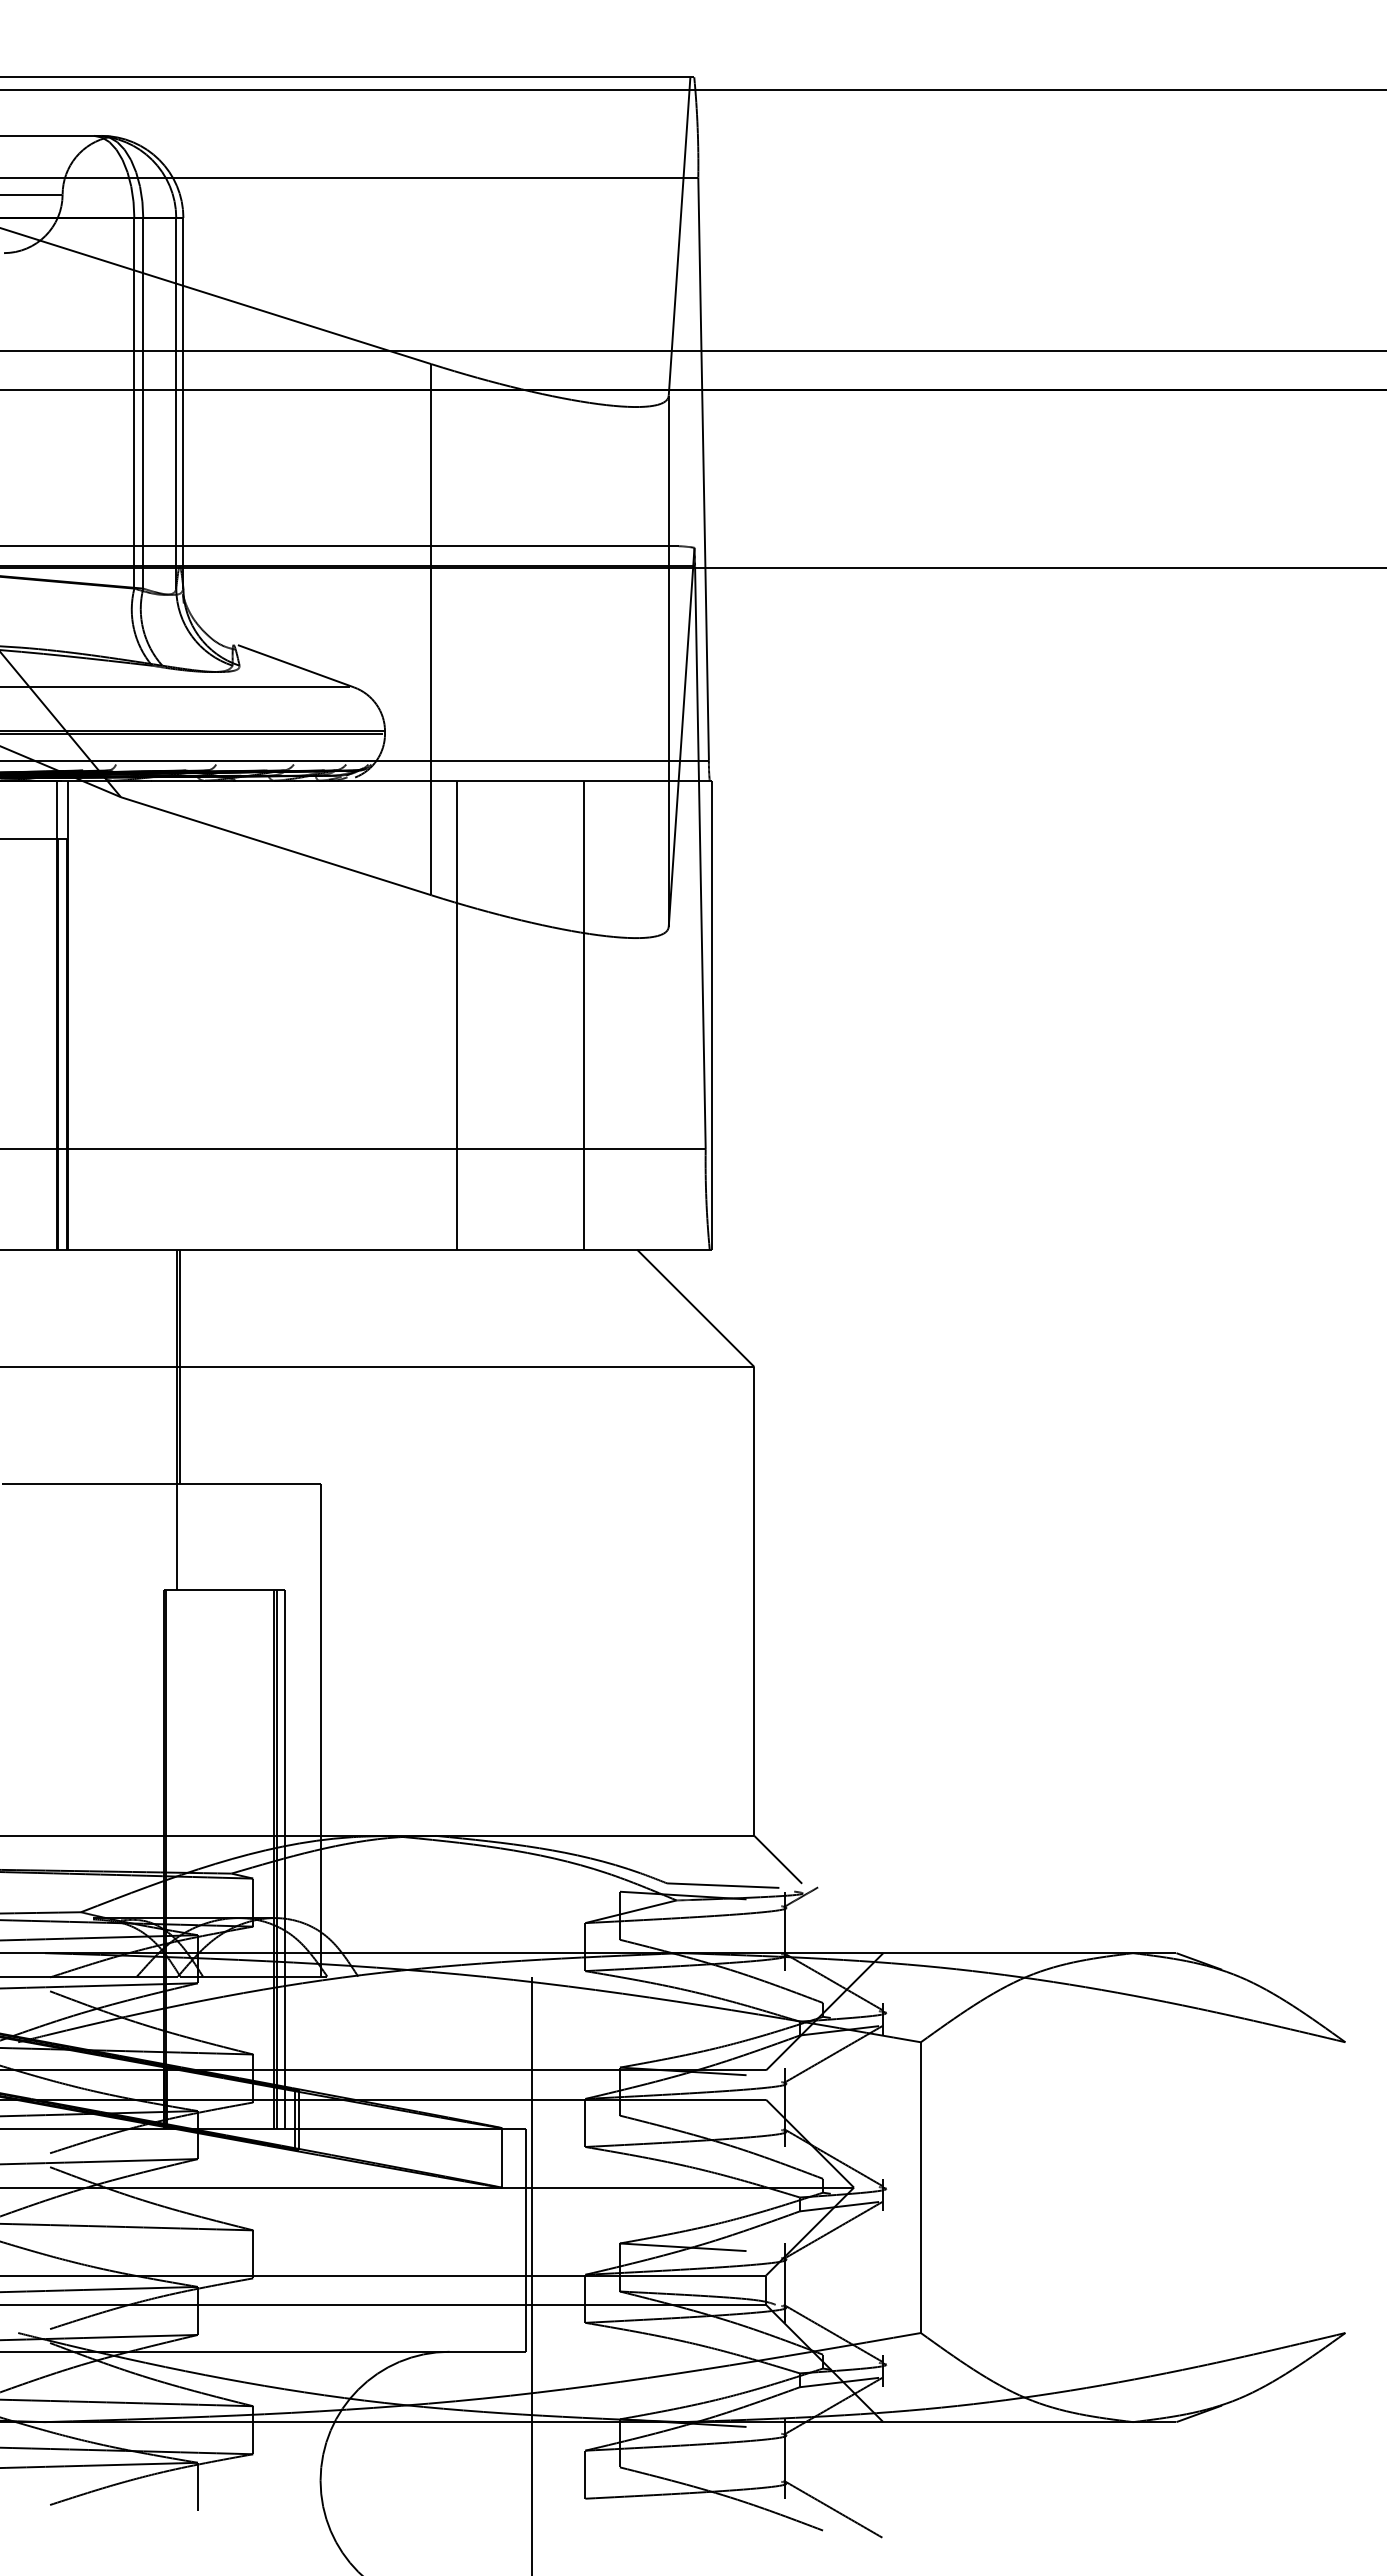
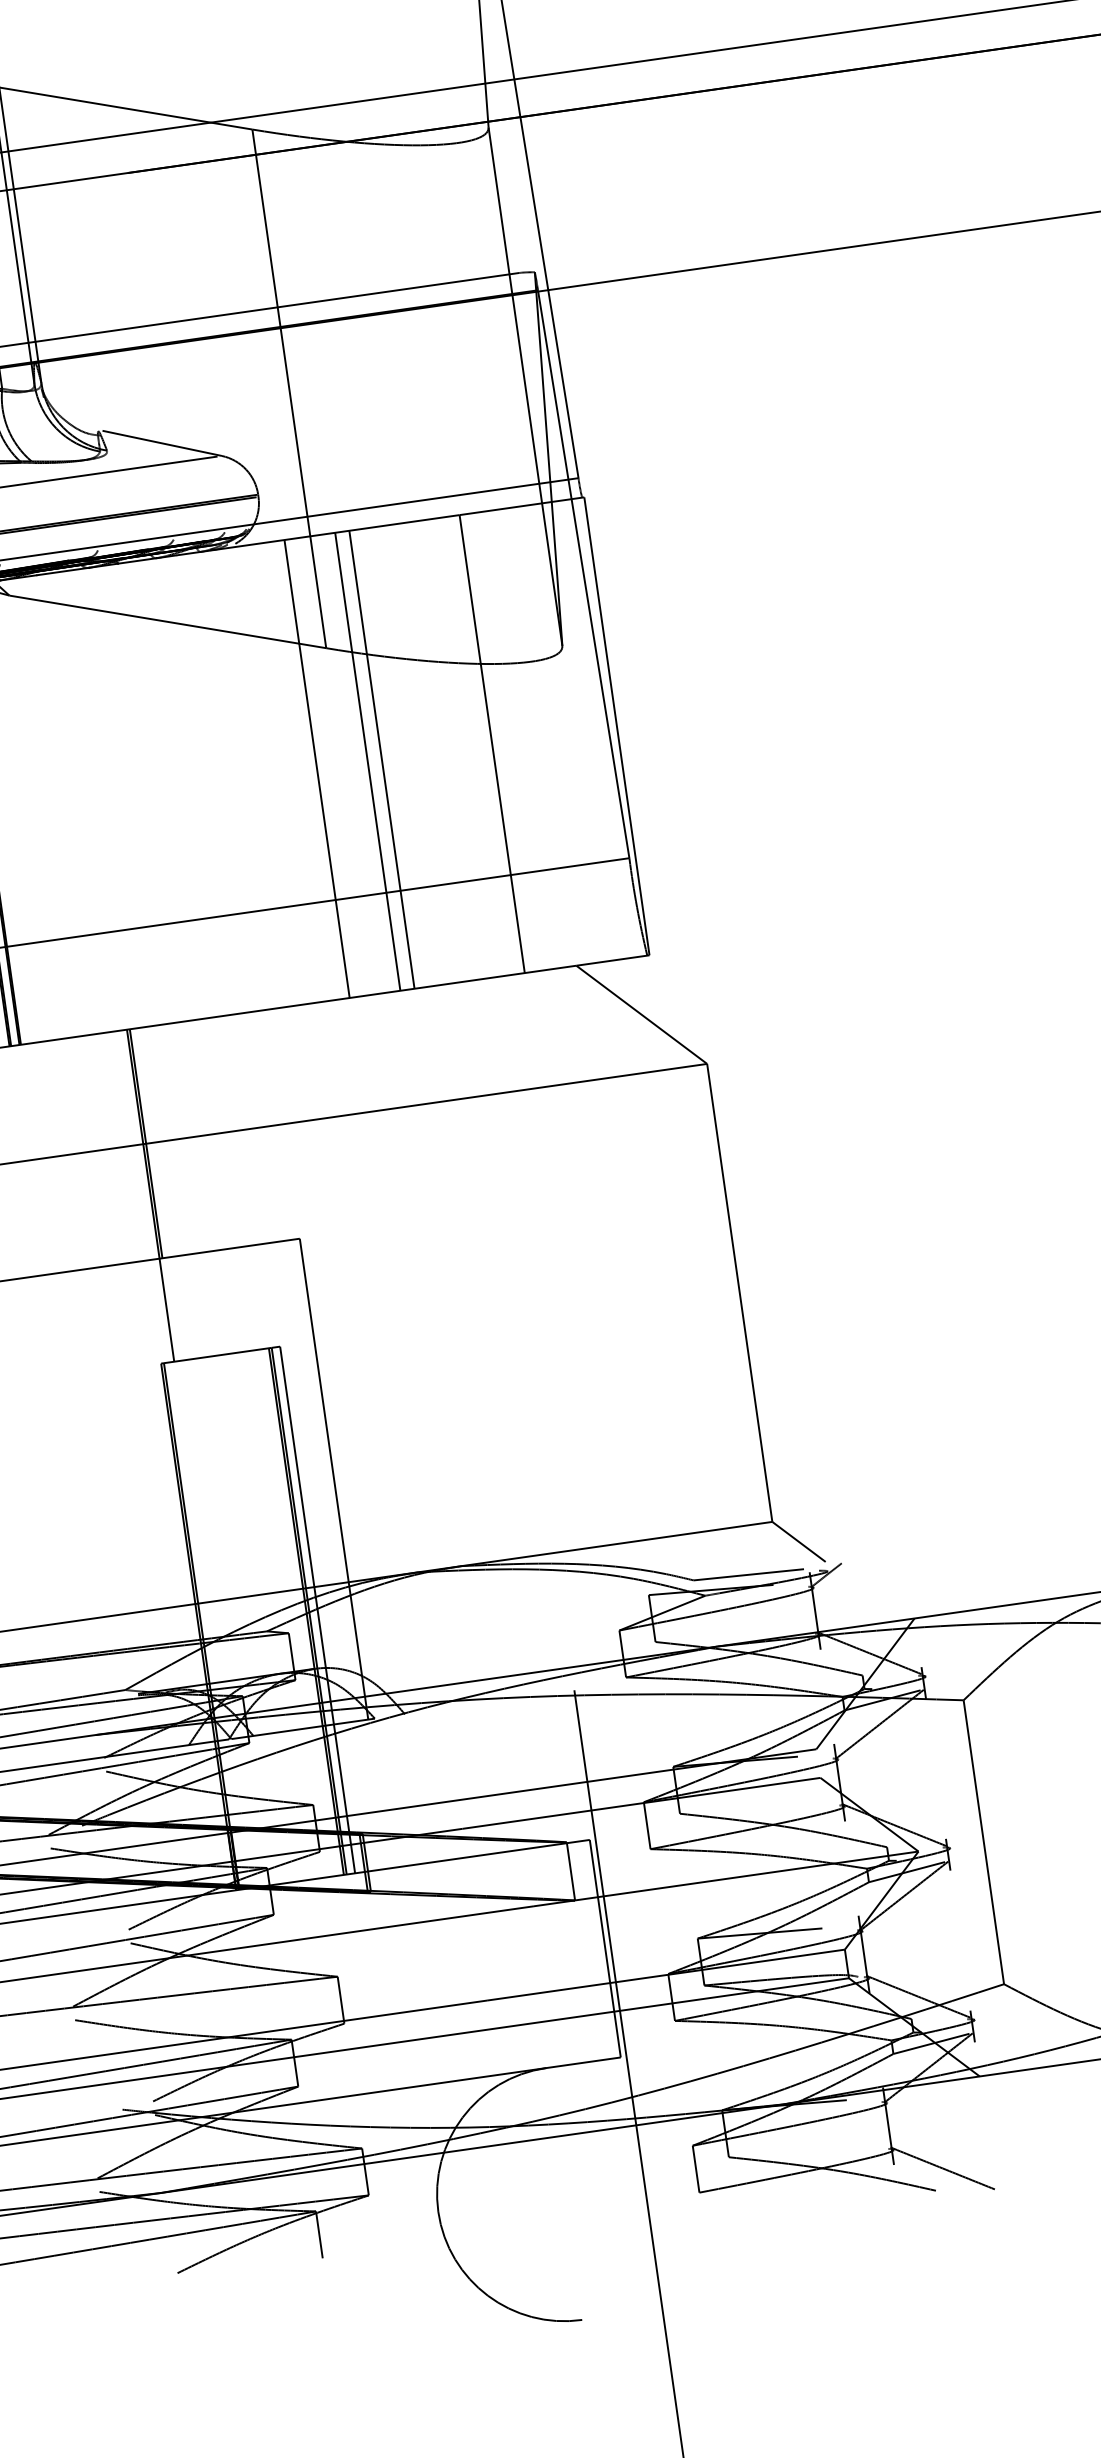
line: (404, 1014) -> (316, 768), added
line: (471, 1014) -> (381, 759), added

